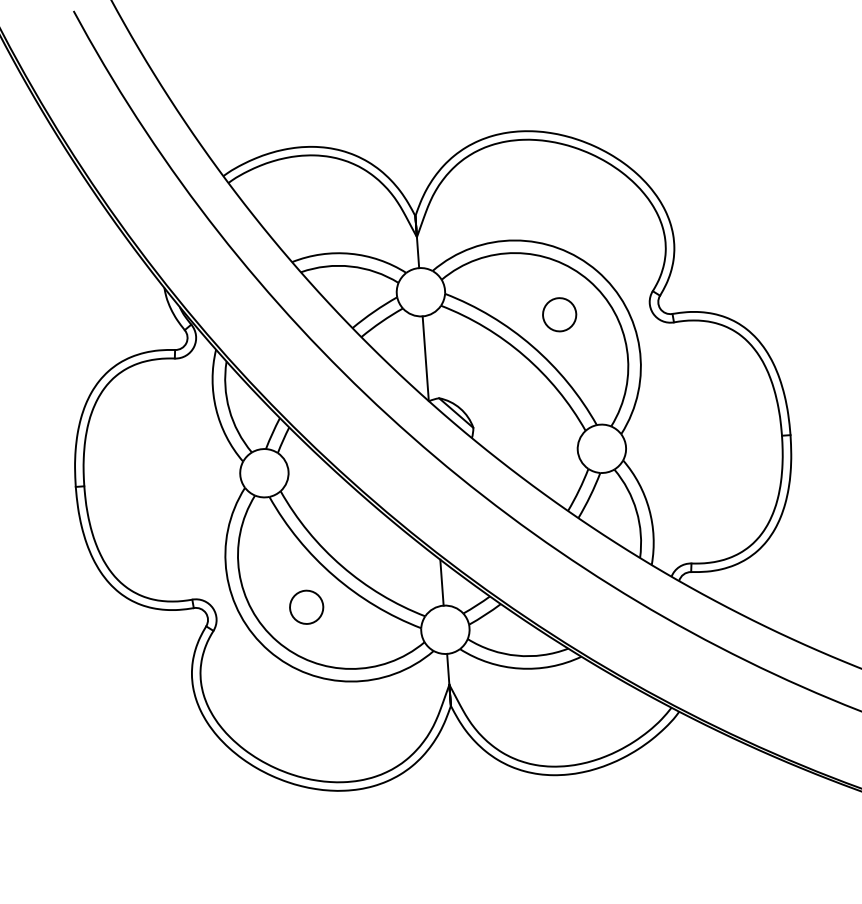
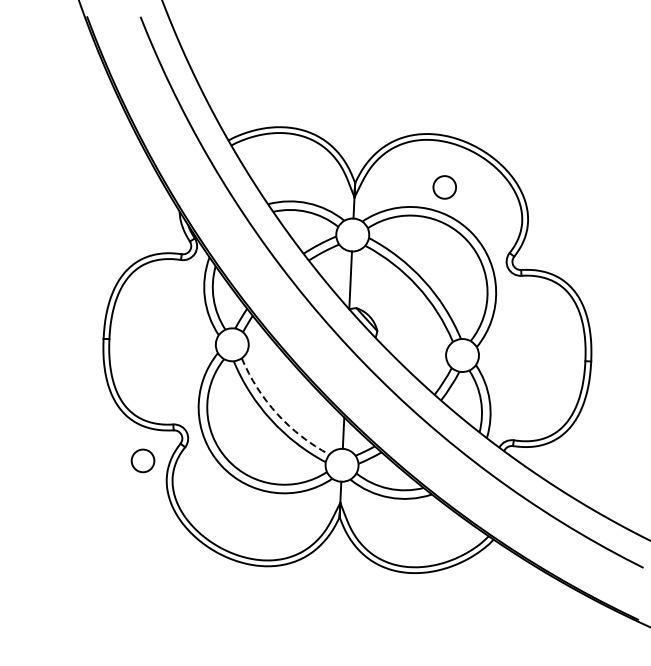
circle: (559, 314) -> (444, 187), moved
arc: (342, 566) -> (277, 414), solid -> dashed
circle: (305, 606) -> (142, 460), moved

